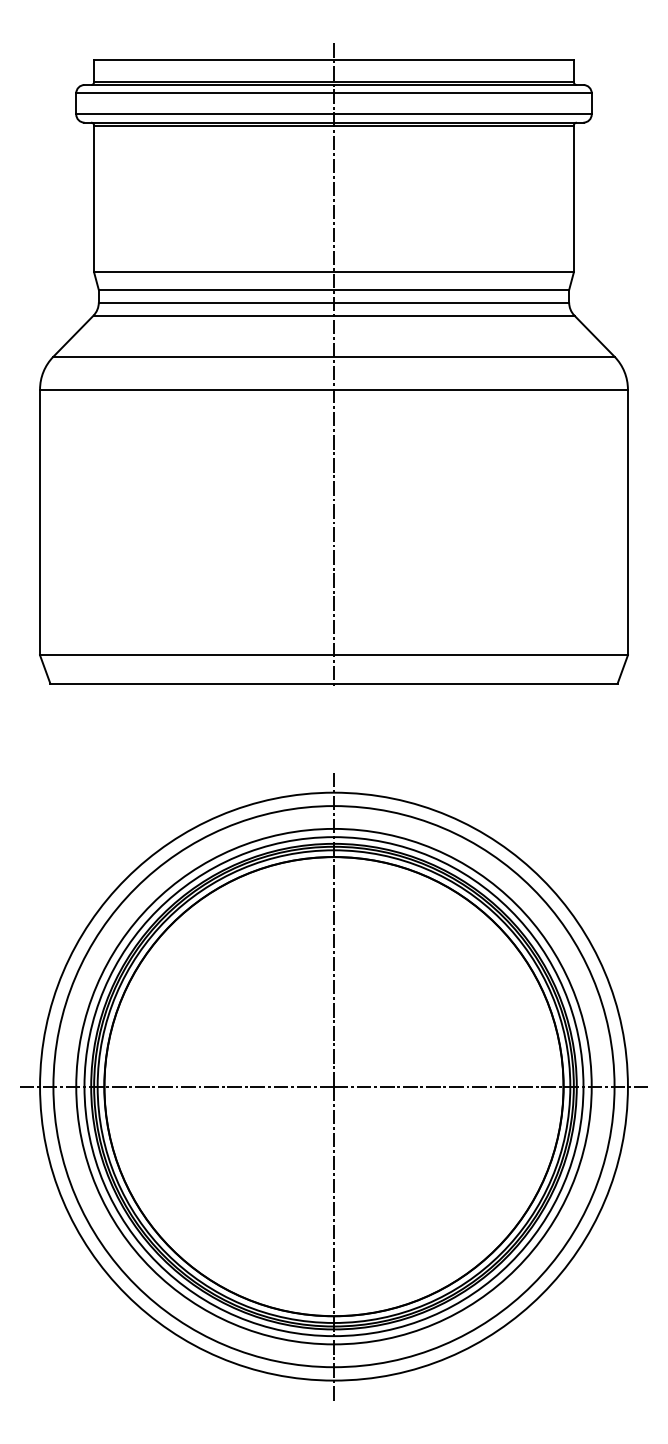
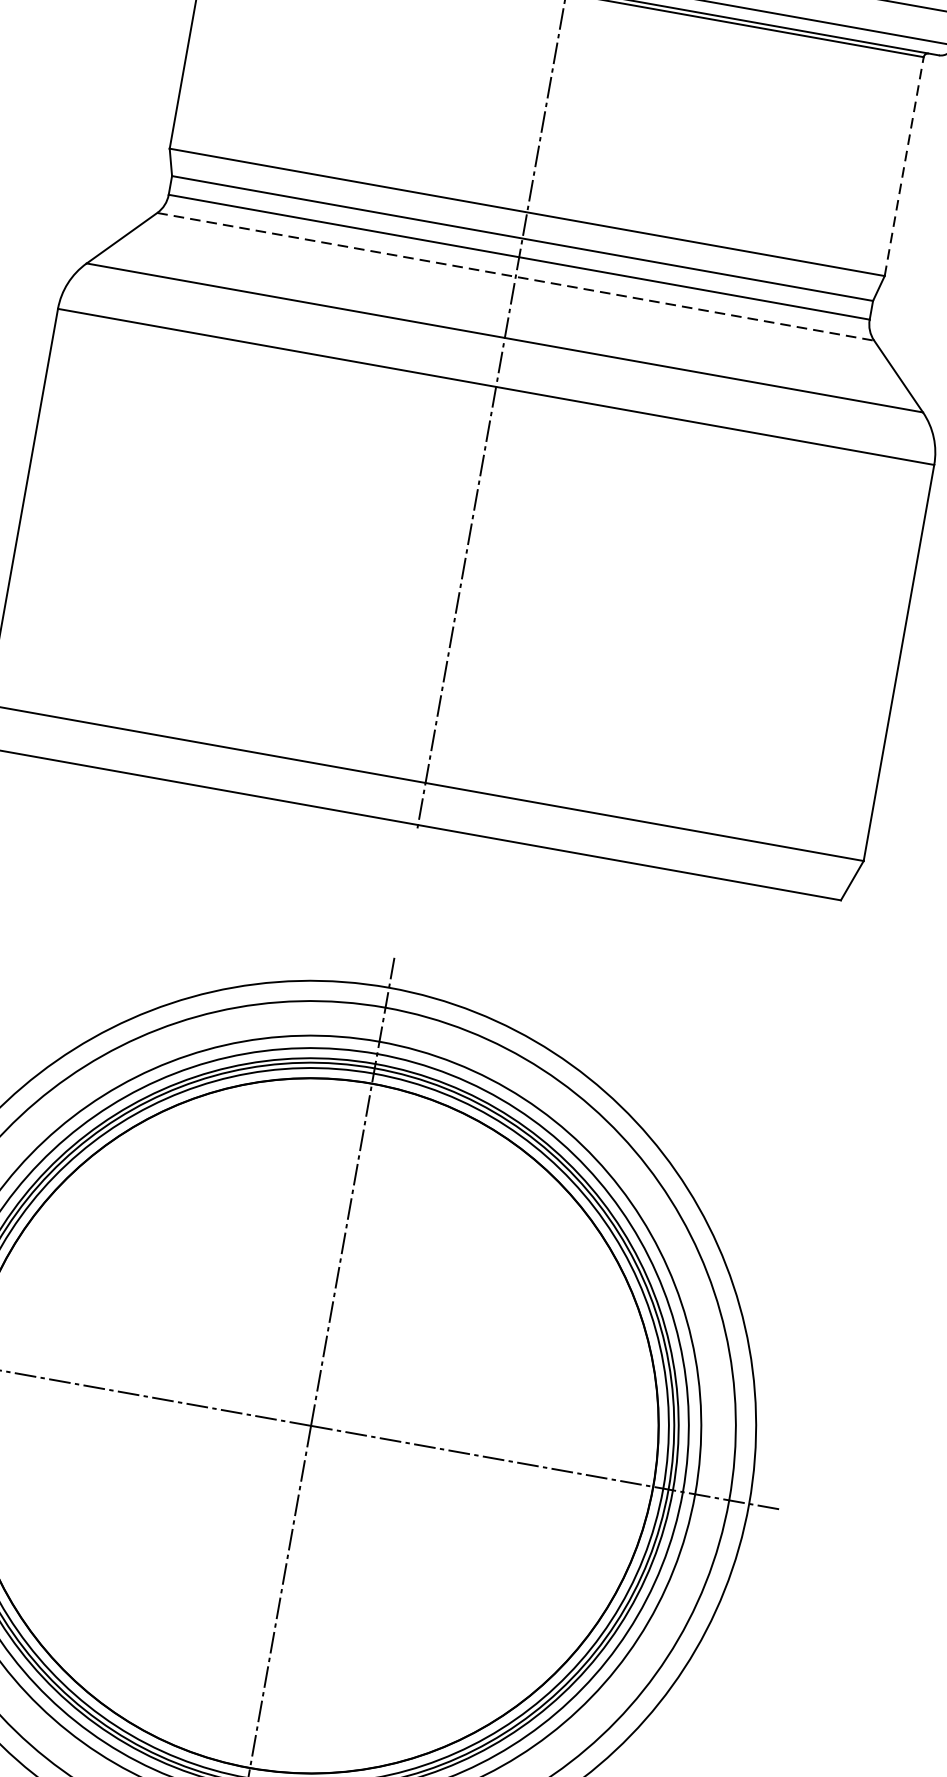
line: (573, 198) -> (903, 165), solid -> dashed
line: (334, 315) -> (516, 276), solid -> dashed

